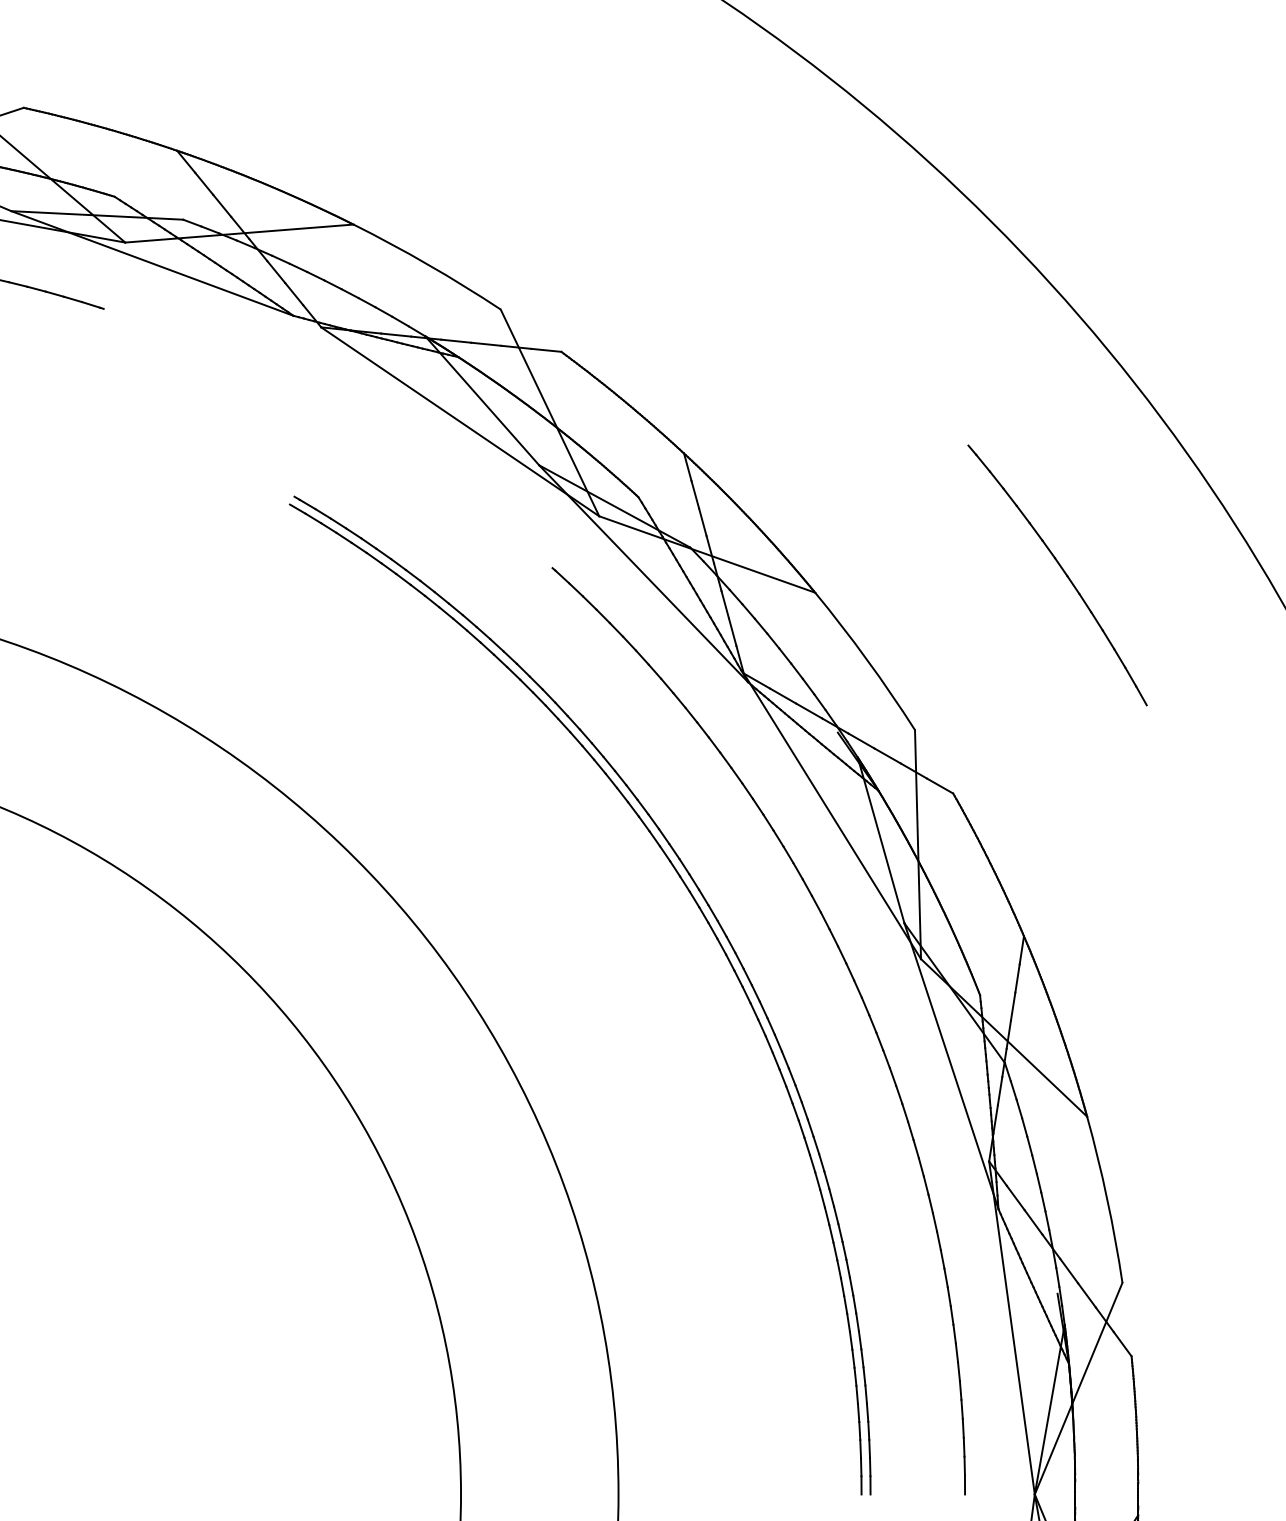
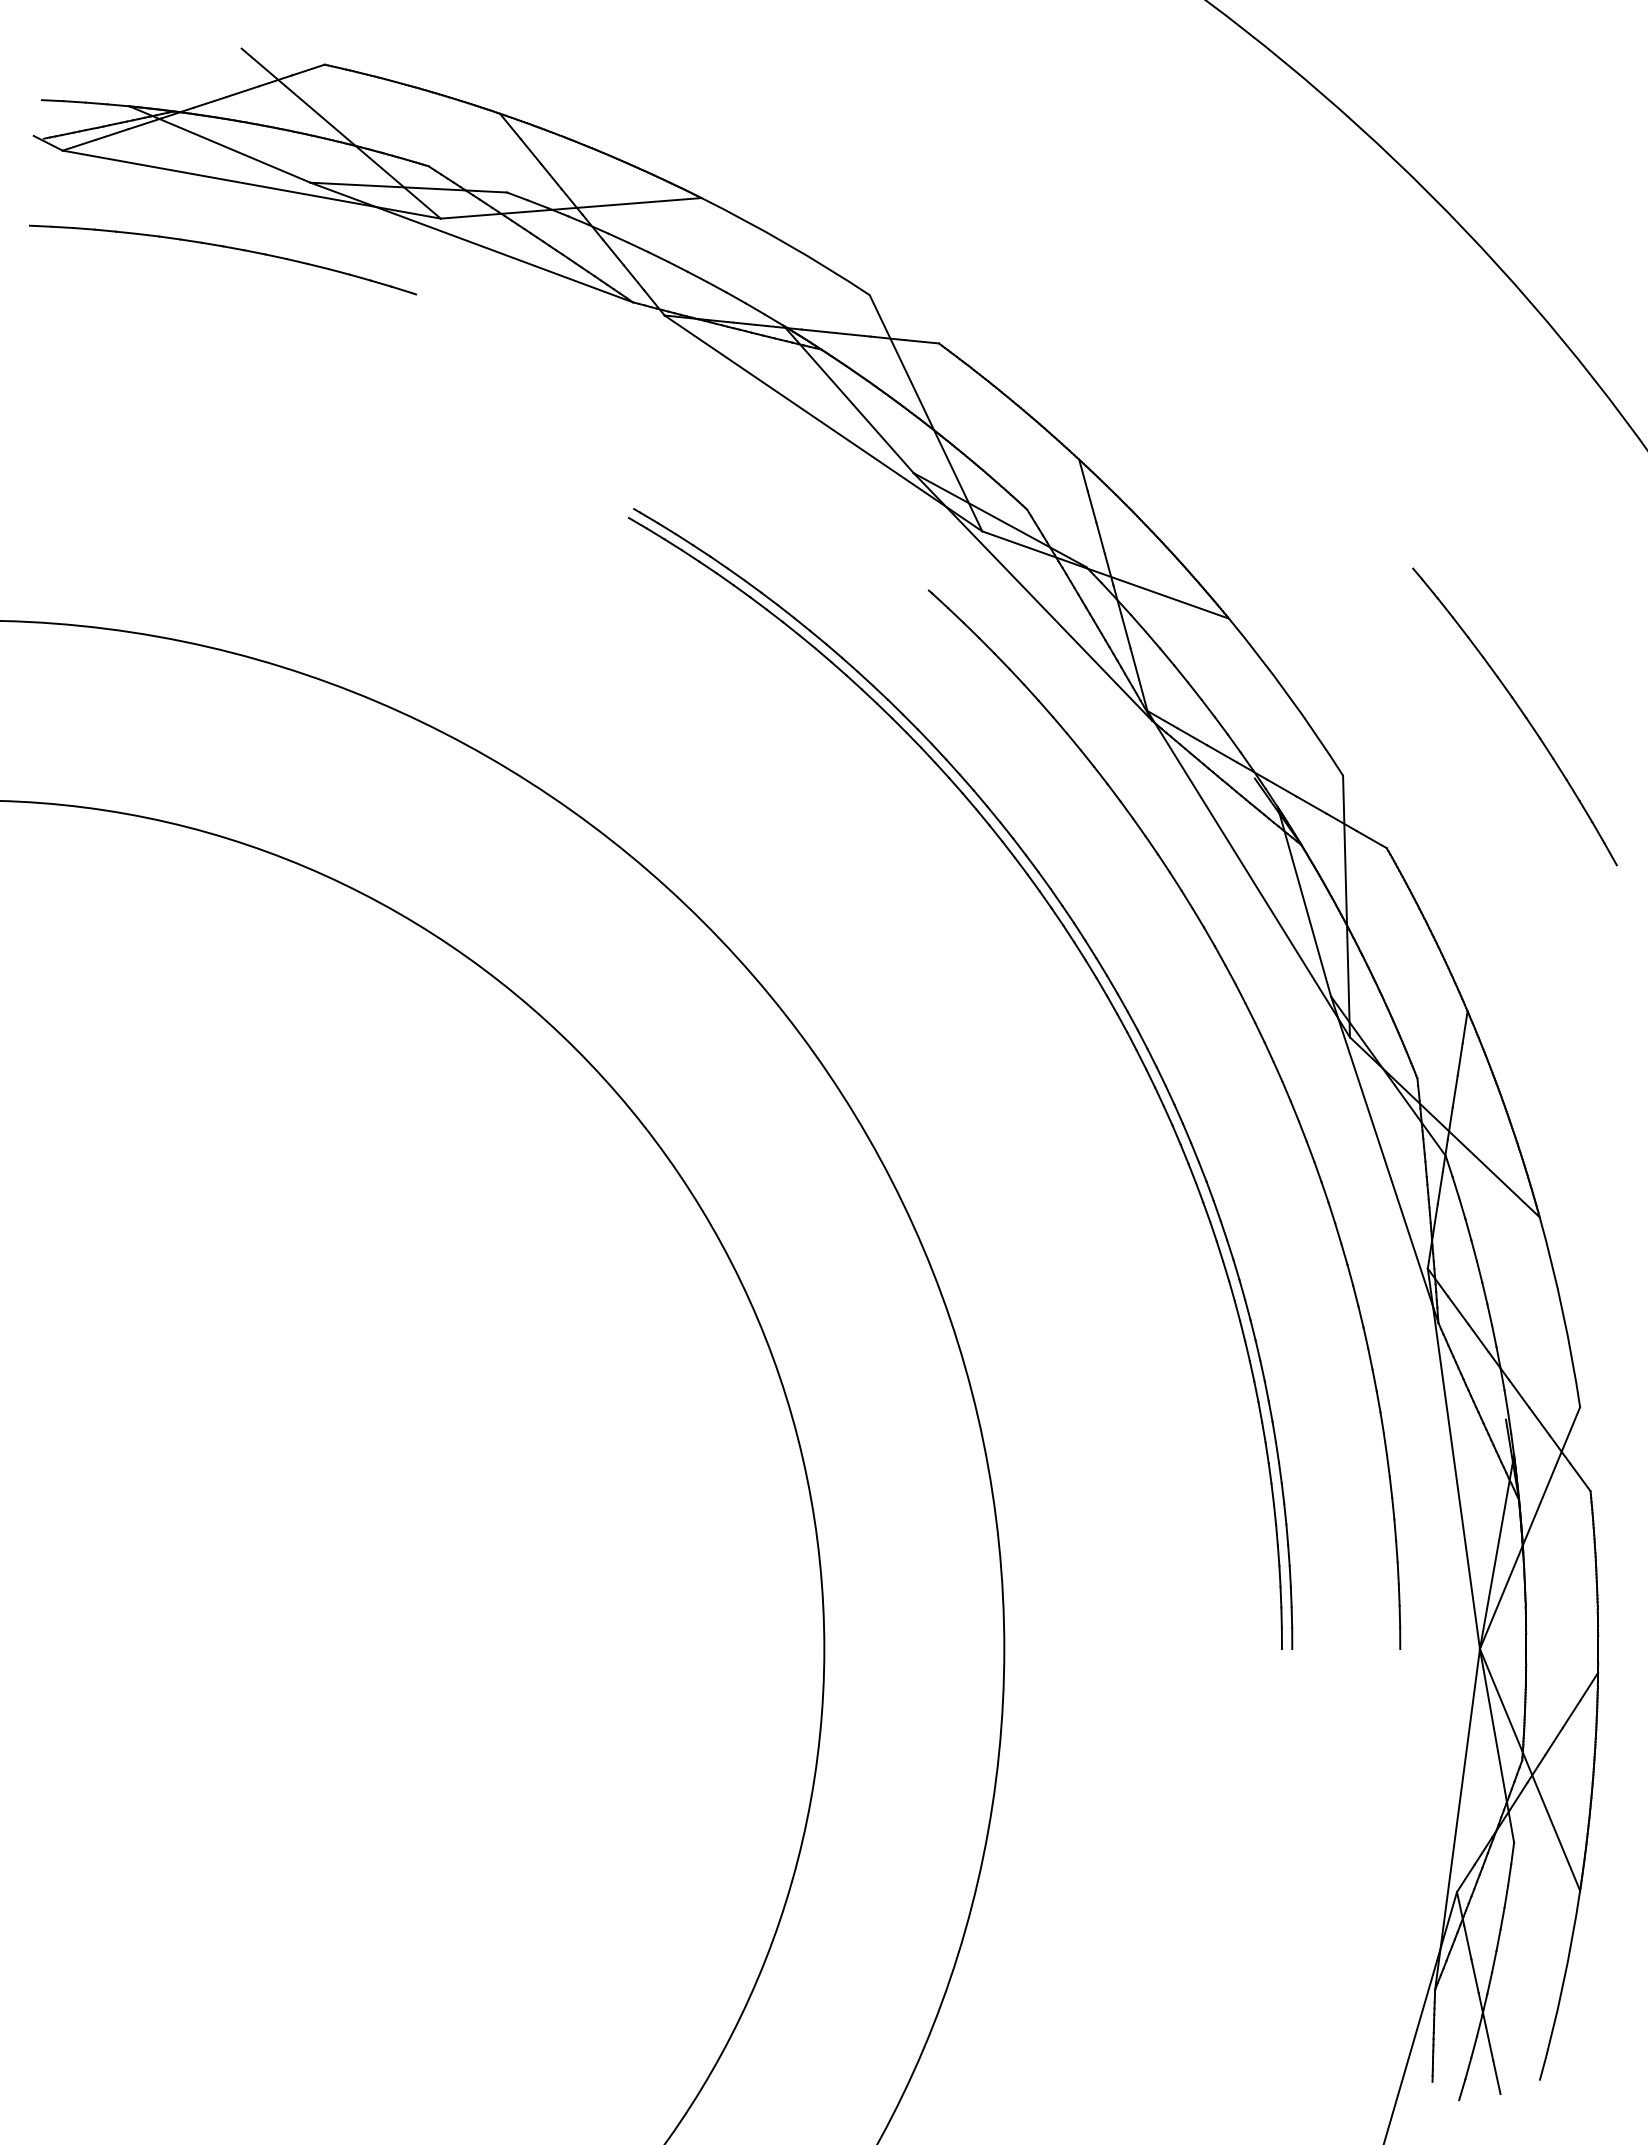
part: (1062, 570) -> (1520, 711), moved

